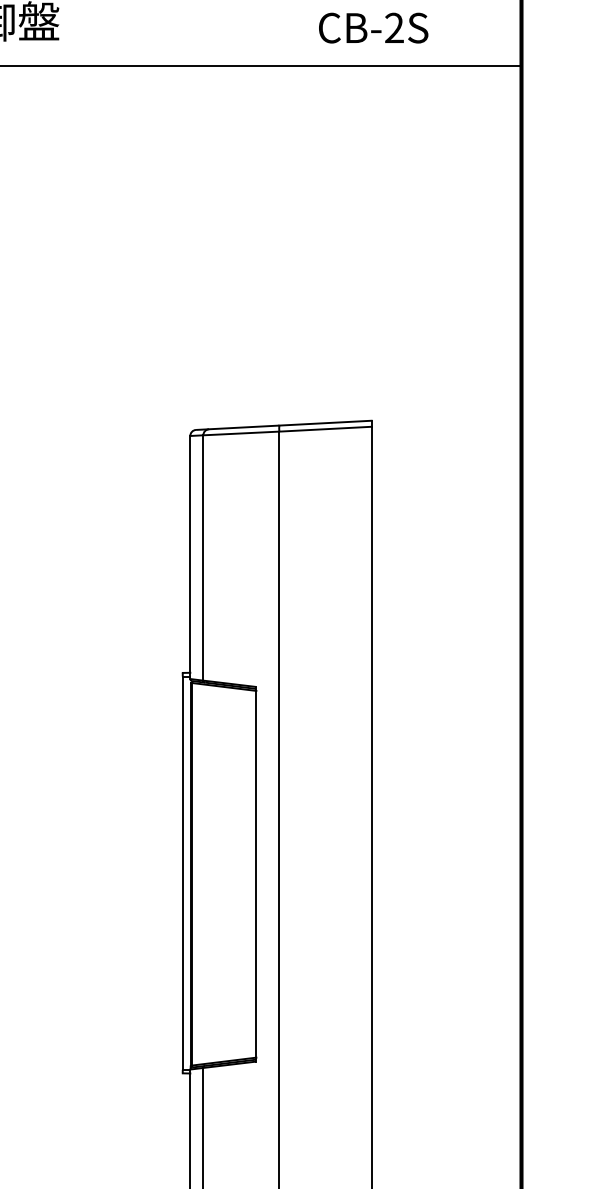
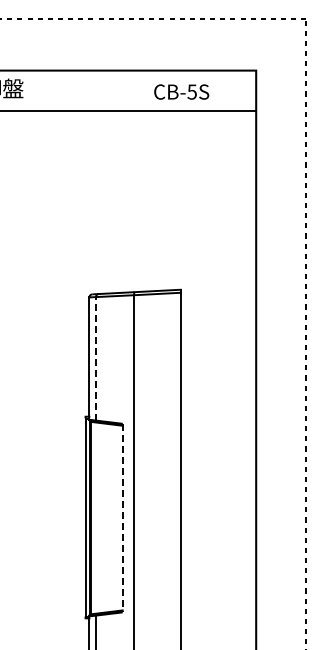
text: (393, 27) -> (191, 91), CB-2S -> CB-5S
line: (202, 557) -> (95, 358), solid -> dashed
line: (255, 875) -> (122, 518), solid -> dashed

